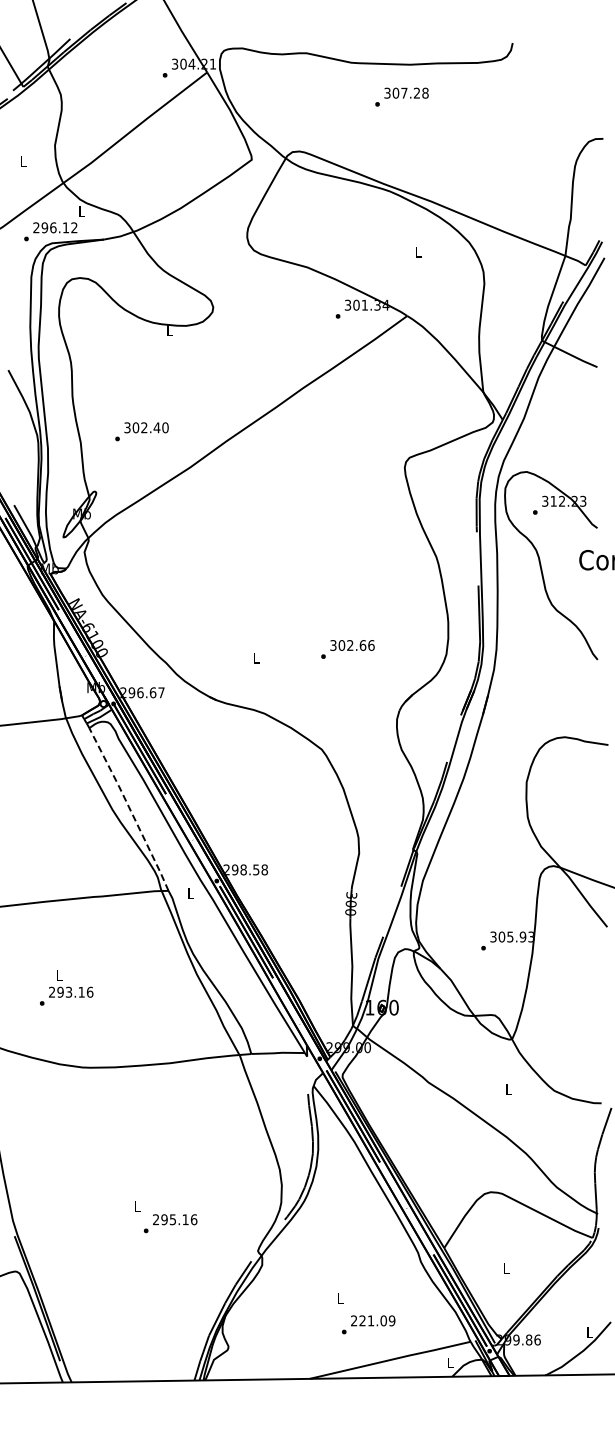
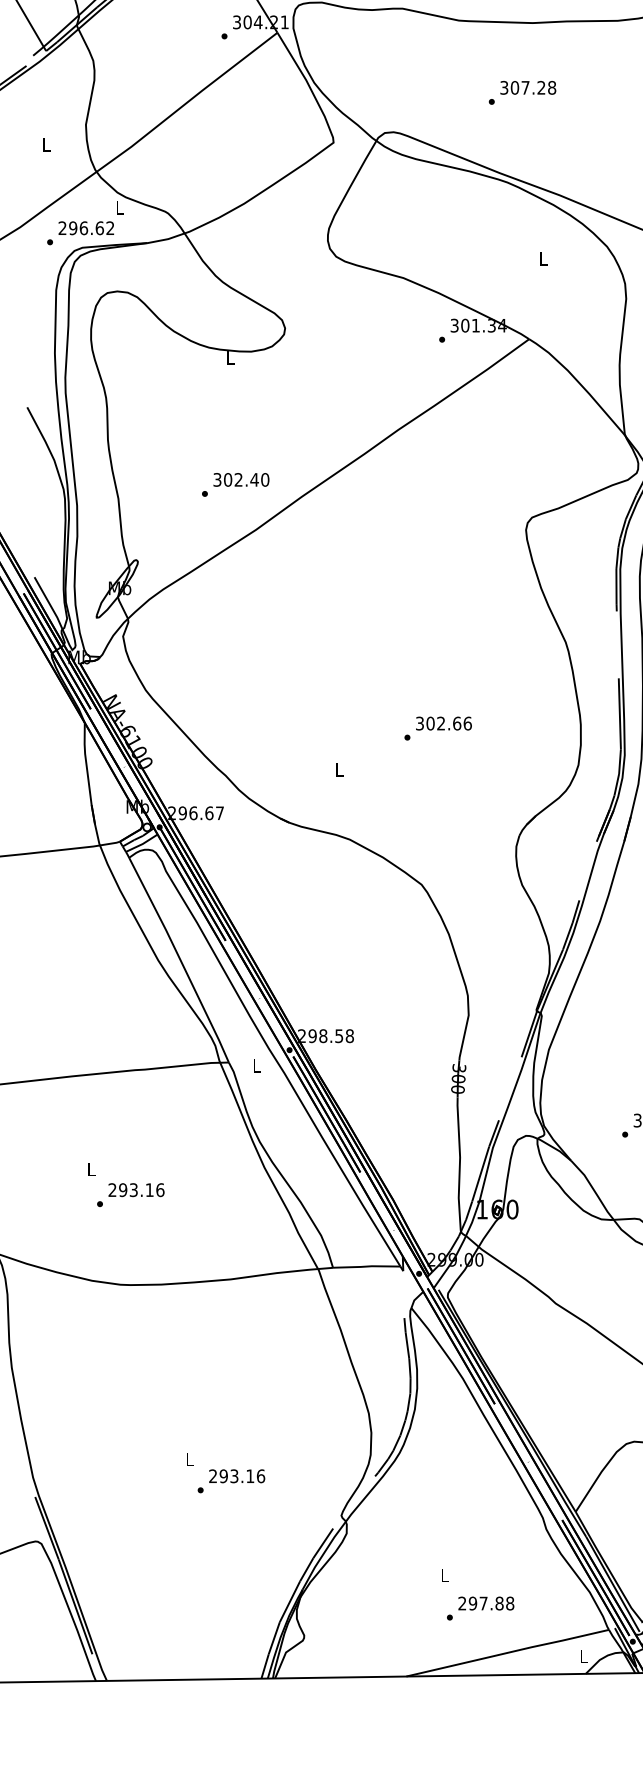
text: (401, 96) -> (521, 91), moved
text: (65, 227) -> (99, 227), 296.12 -> 296.62
text: (141, 431) -> (235, 484), moved
text: (347, 649) -> (437, 728), moved
line: (129, 809) -> (179, 960), dashed -> solid
text: (66, 995) -> (130, 1194), moved
text: (173, 1219) -> (235, 1476), 295.16 -> 293.16
text: (377, 1320) -> (491, 1603), 221.09 -> 297.88

